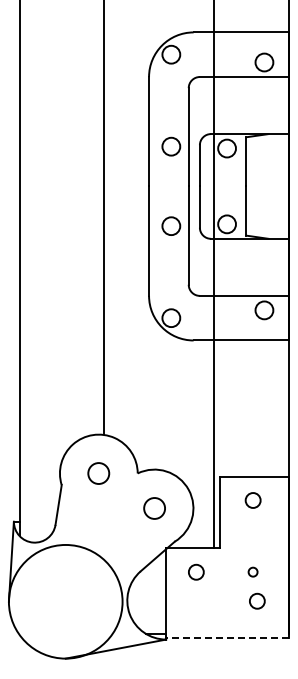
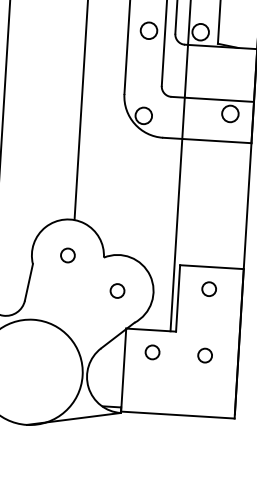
circle: (98, 473) -> (67, 255), size x0.71
circle: (154, 508) -> (117, 291), size x0.71
circle: (252, 571) -> (204, 354), size x1.67
circle: (257, 600) -> (207, 381), removed
line: (227, 638) -> (177, 415), dashed -> solid

